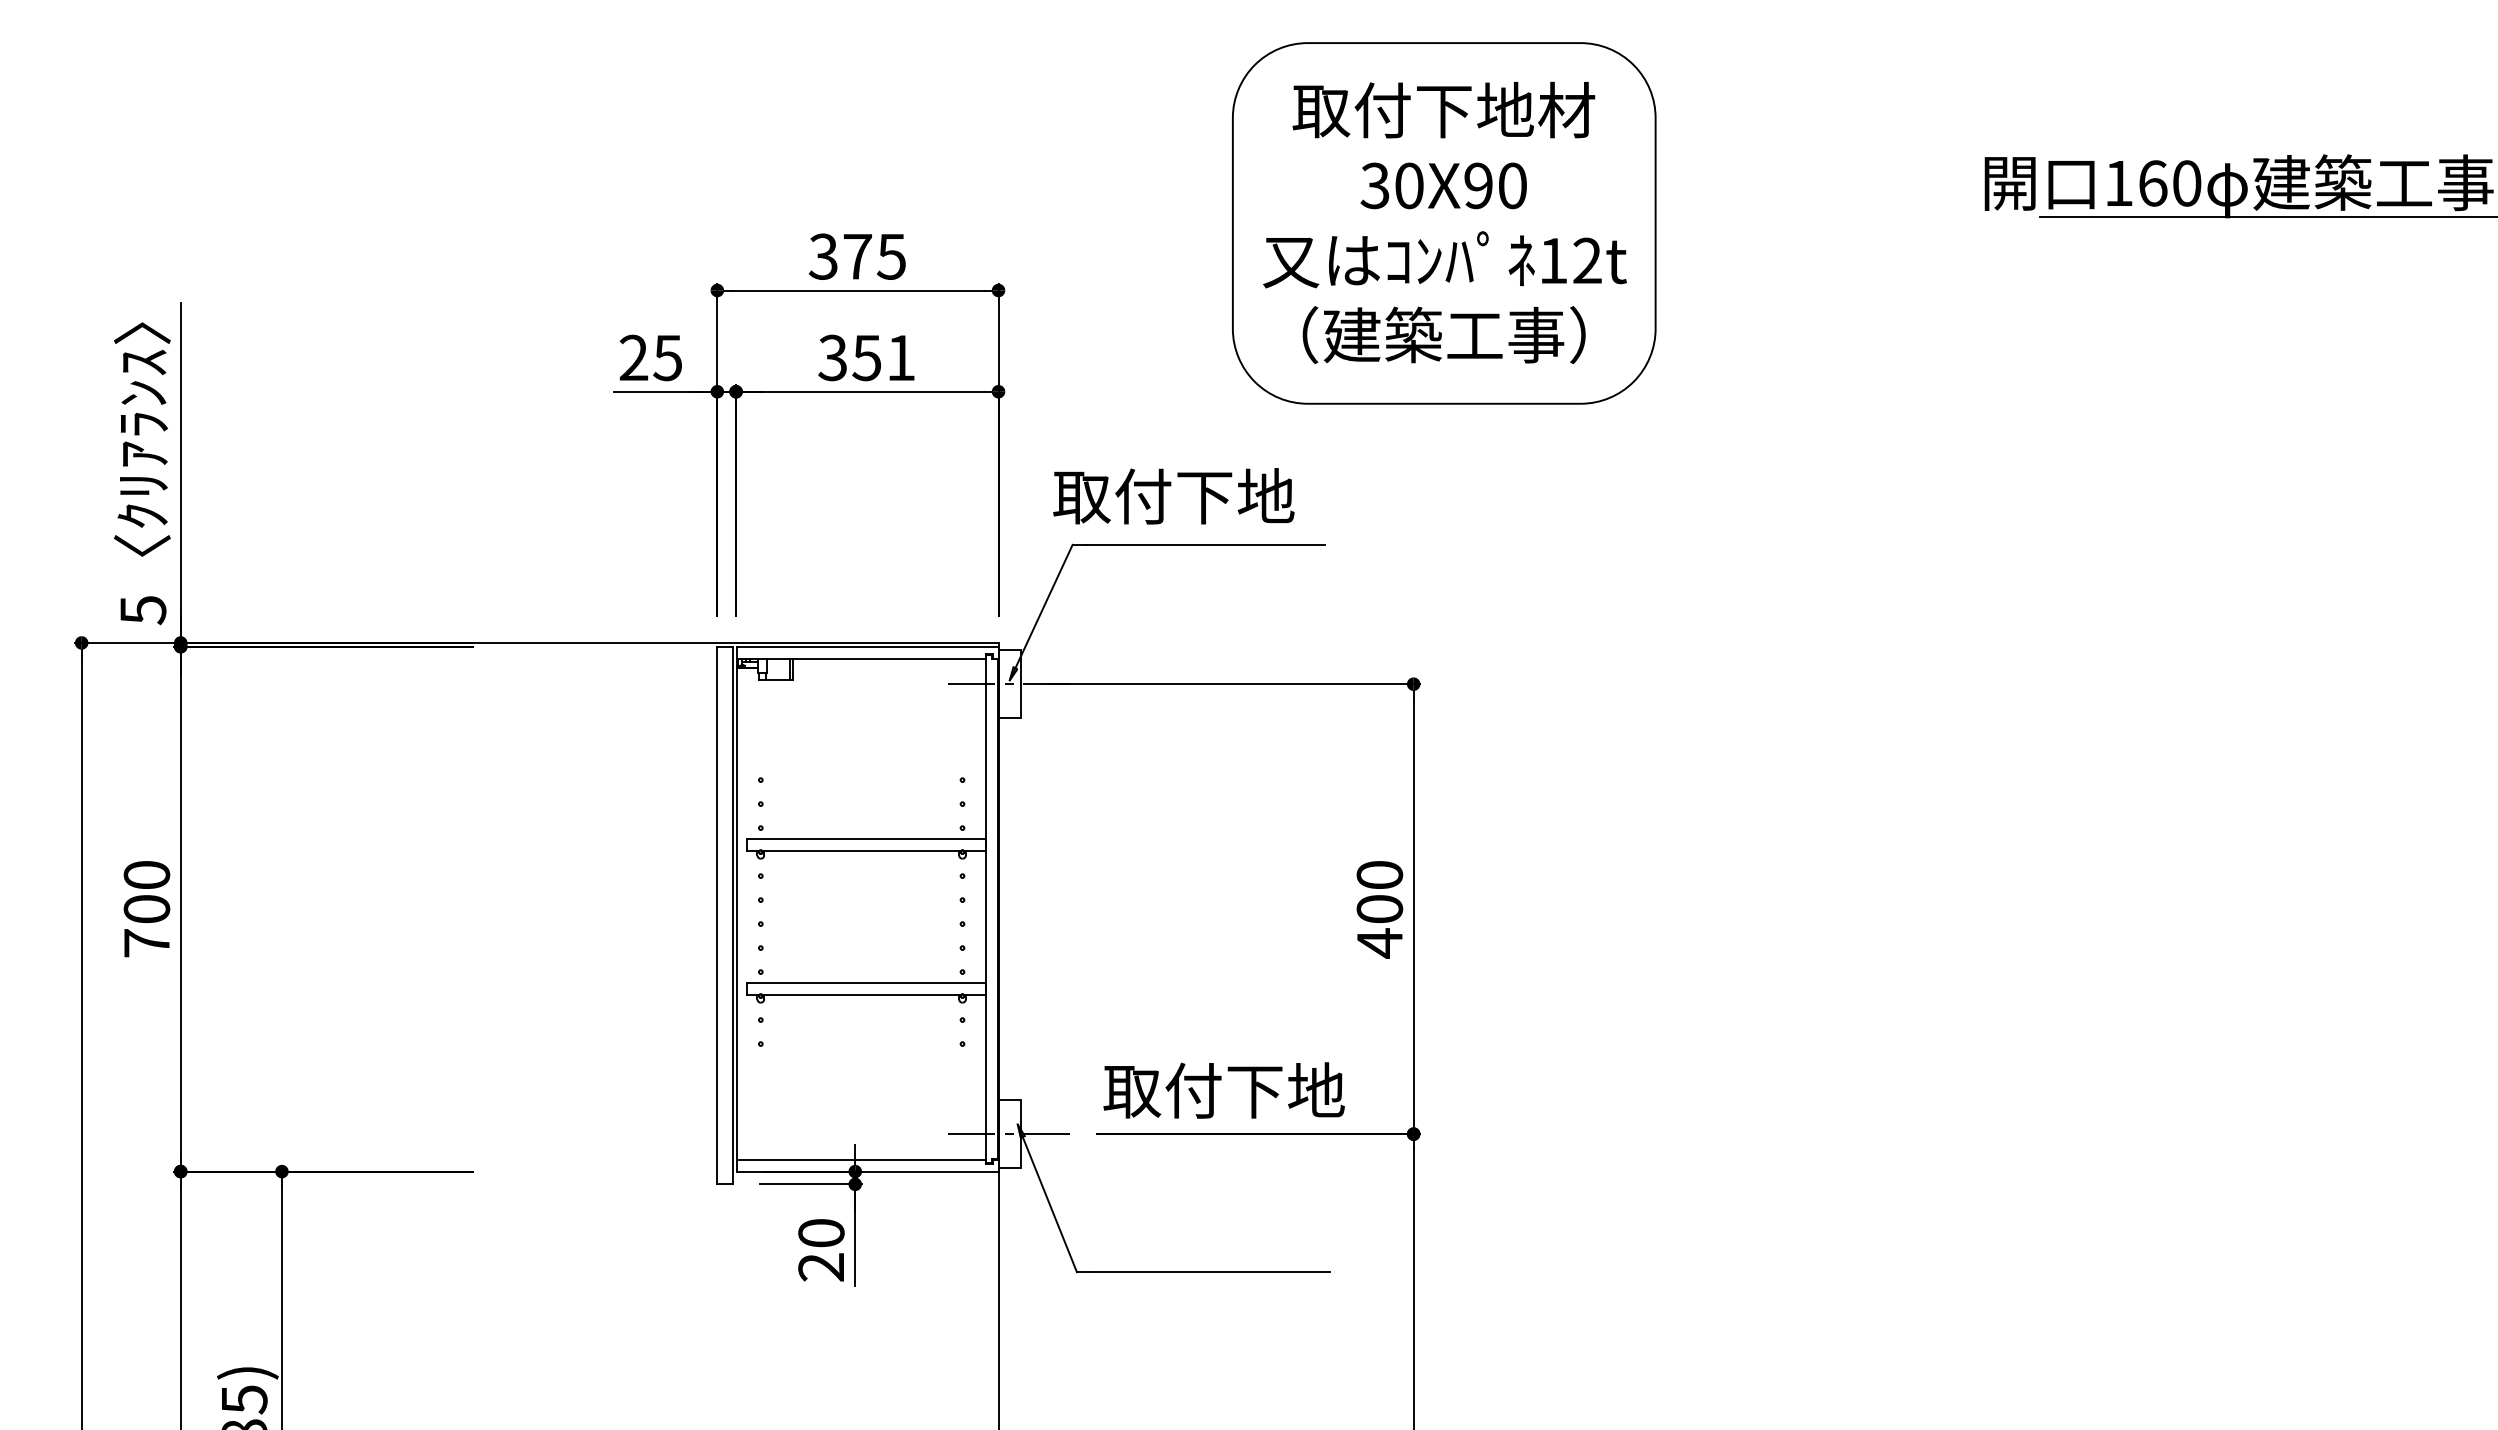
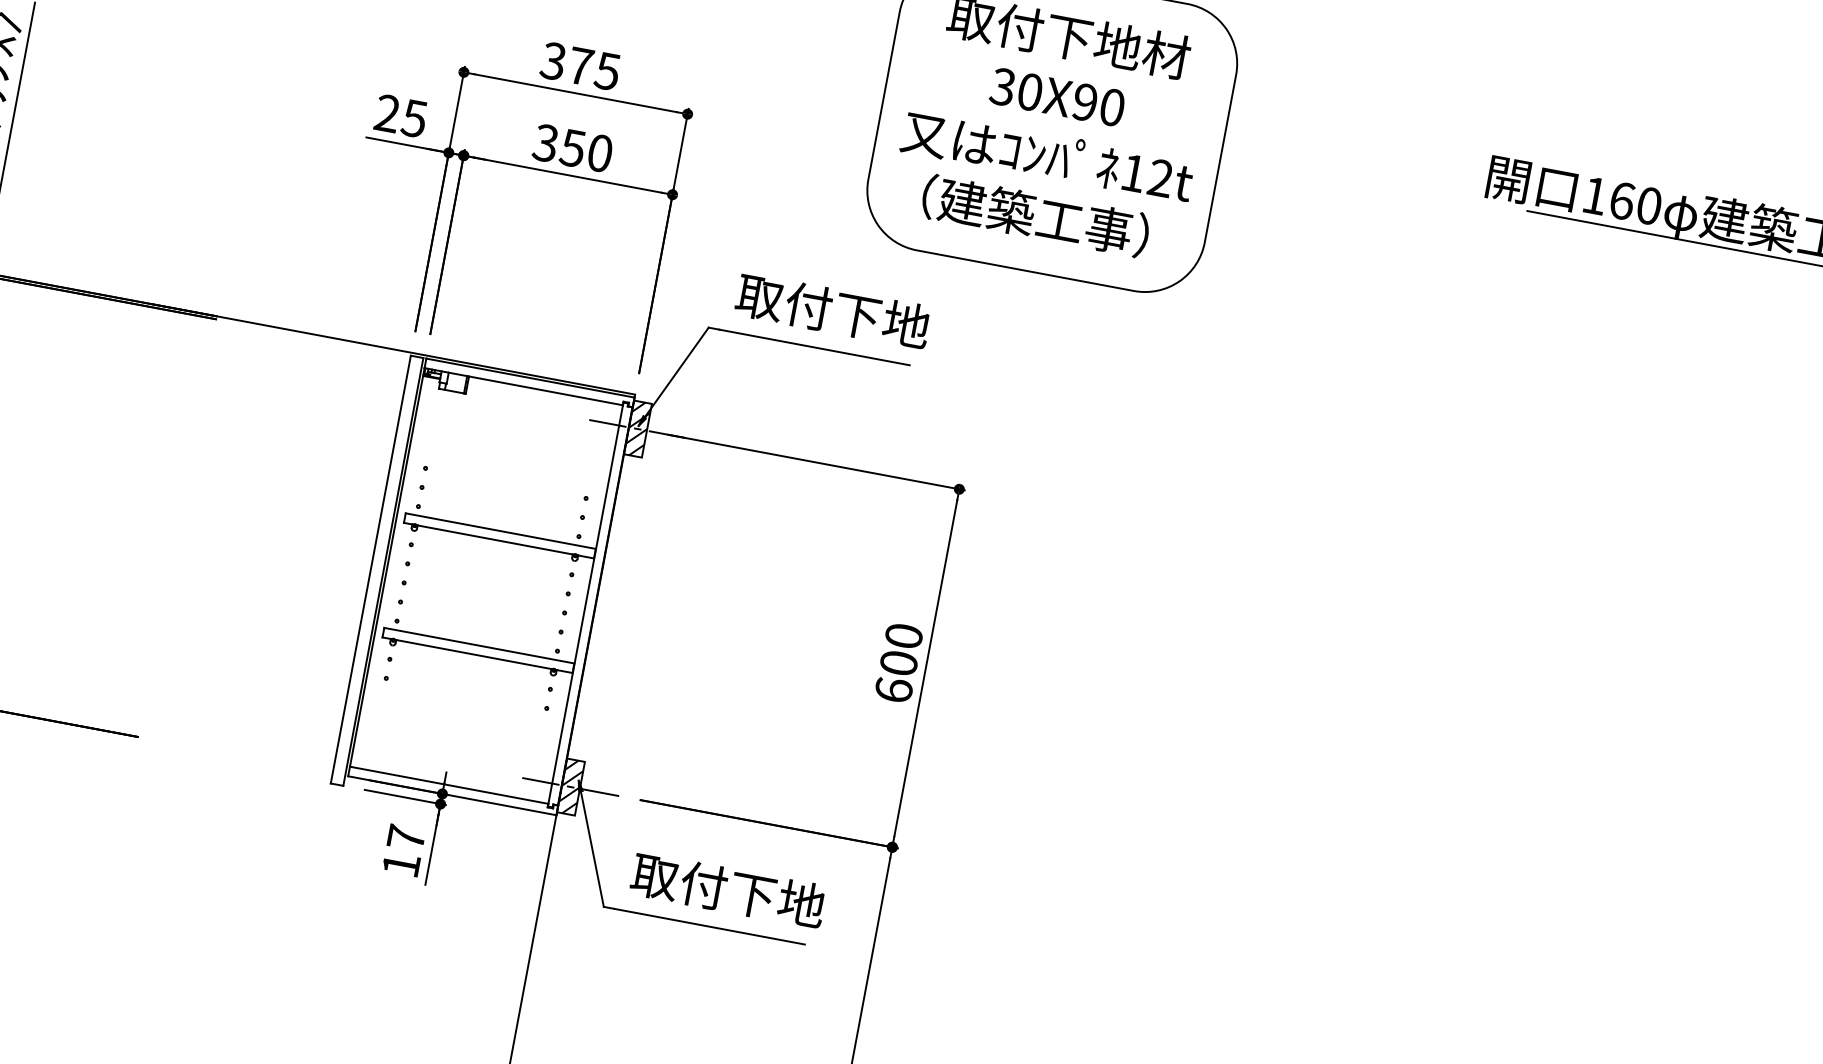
text: (901, 357) -> (600, 153), 351 -> 350
text: (1173, 496) -> (832, 311), moved
hatch: (1009, 683) -> (637, 428), added
text: (1379, 943) -> (893, 690), 400 -> 600
text: (1223, 1090) -> (727, 890), moved
hatch: (1009, 1133) -> (570, 786), added
text: (821, 1250) -> (403, 851), 20 -> 17

